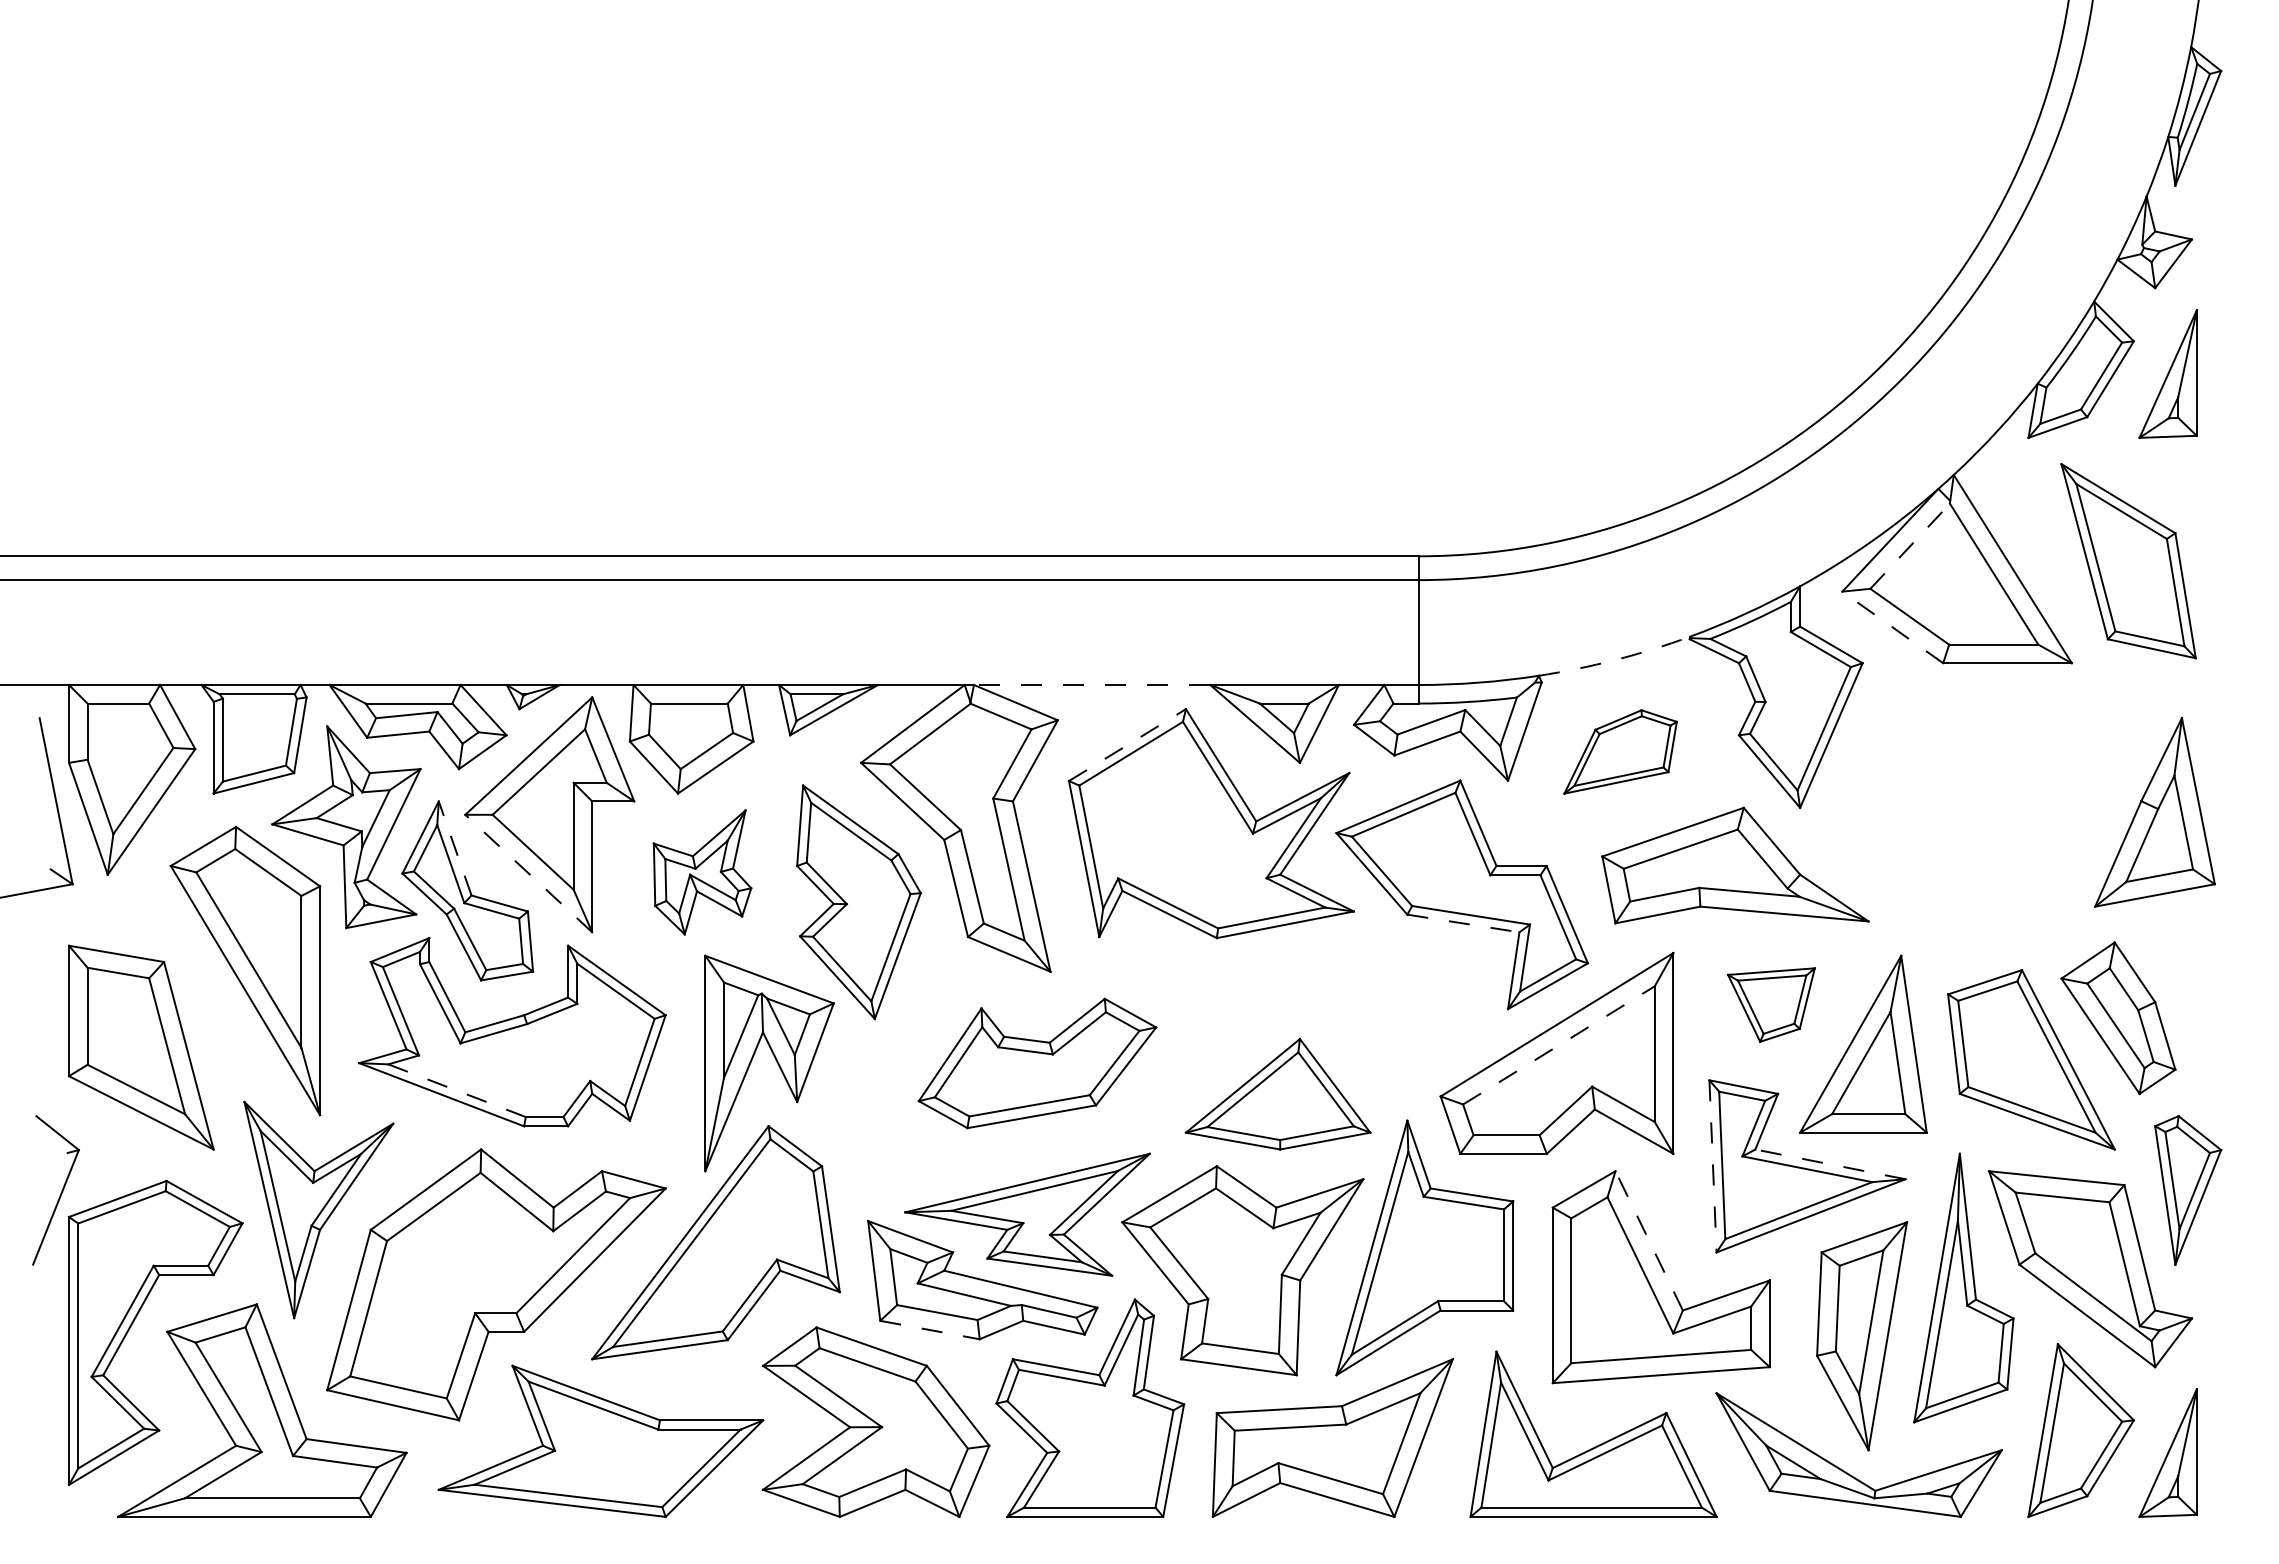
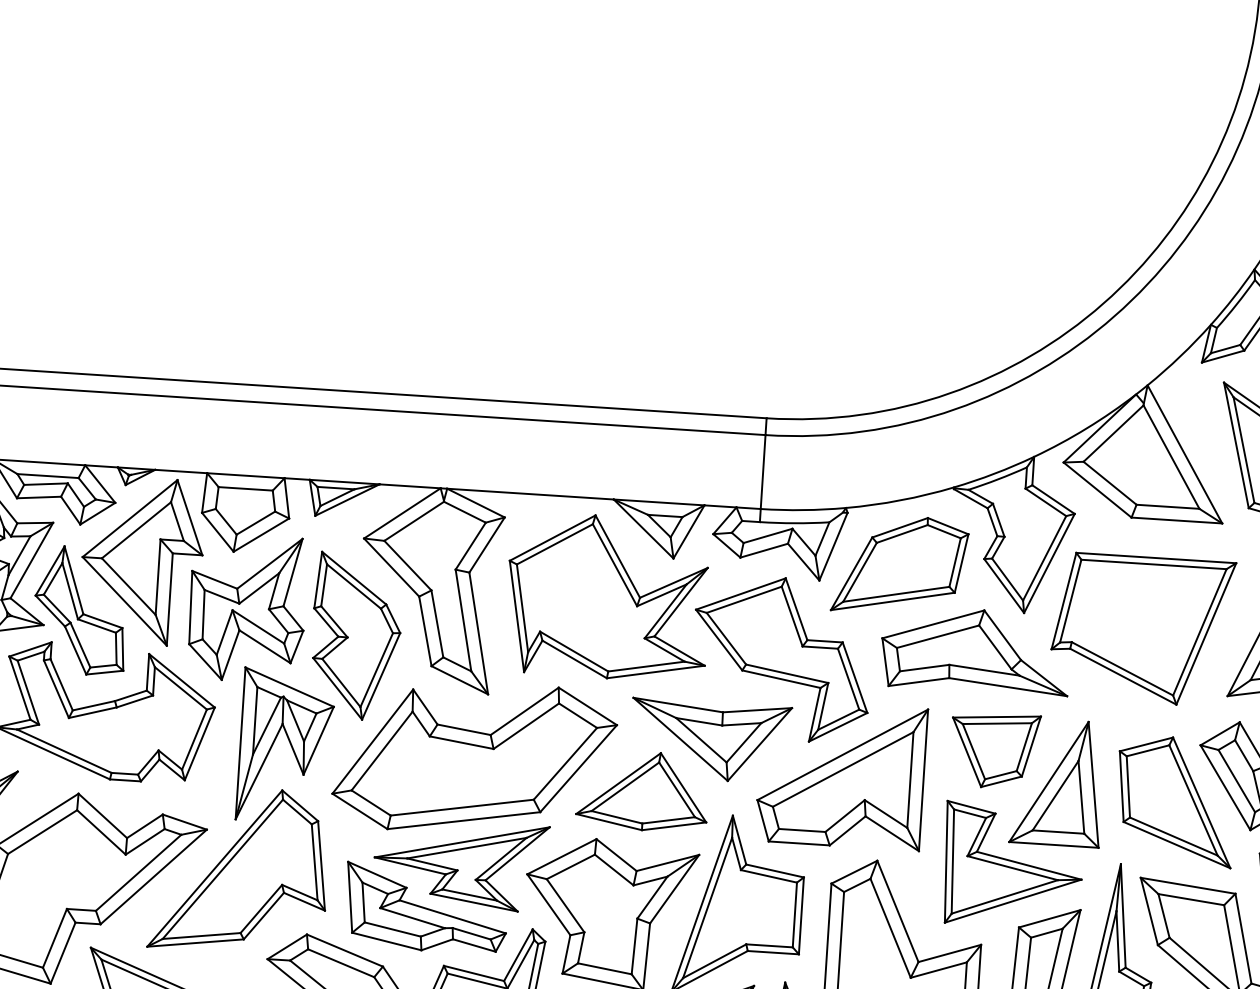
line: (1910, 545) -> (1113, 433), dashed -> solid
line: (1892, 627) -> (1097, 490), dashed -> solid
arc: (1615, 660) -> (900, 500), dashed -> solid
line: (1091, 685) -> (530, 494), dashed -> solid
line: (1127, 745) -> (552, 538), dashed -> solid
part: (1620, 751) -> (900, 565), size x1.67
part: (1968, 820) -> (1142, 629), added
line: (455, 848) -> (74, 580), dashed -> solid
part: (702, 872) -> (247, 608), size x1.67
line: (528, 873) -> (124, 601), dashed -> solid
line: (1463, 923) -> (781, 679), dashed -> solid
part: (1771, 1004) -> (994, 750), size x1.43
part: (1368, 1017) -> (710, 741), added
line: (1558, 1045) -> (842, 769), dashed -> solid
part: (1037, 1063) -> (474, 758), size x1.67
line: (457, 1090) -> (64, 751), dashed -> solid
line: (1830, 1164) -> (1029, 865), dashed -> solid
line: (1713, 1166) -> (946, 861), dashed -> solid
line: (1648, 1240) -> (897, 911), dashed -> solid
line: (930, 1330) -> (387, 941), dashed -> solid

